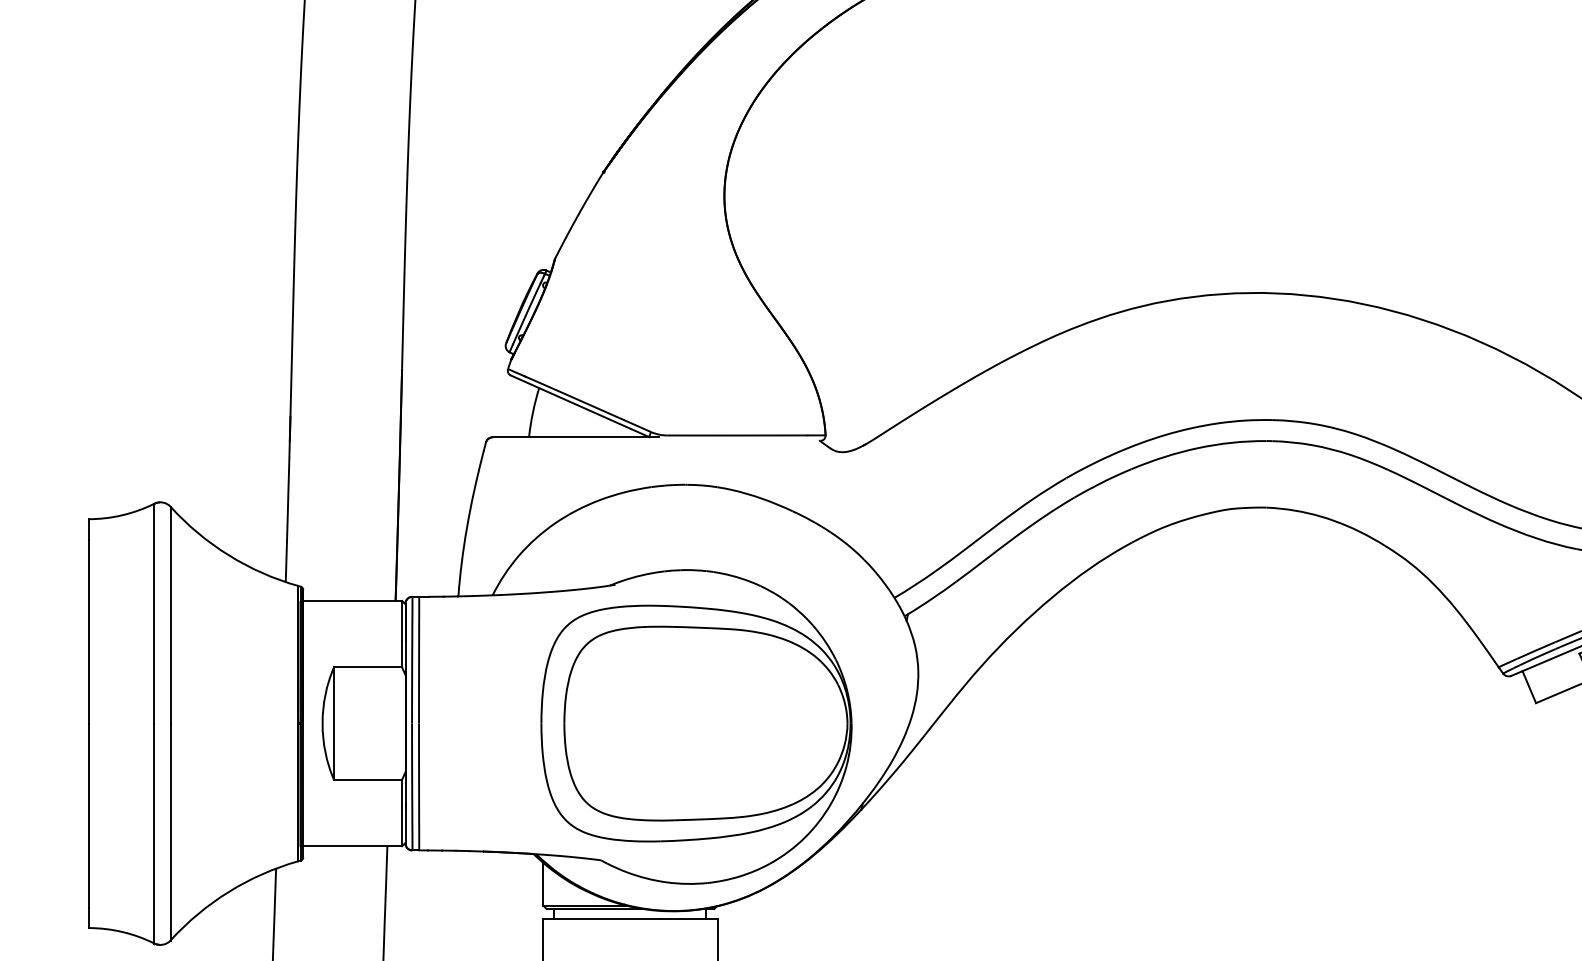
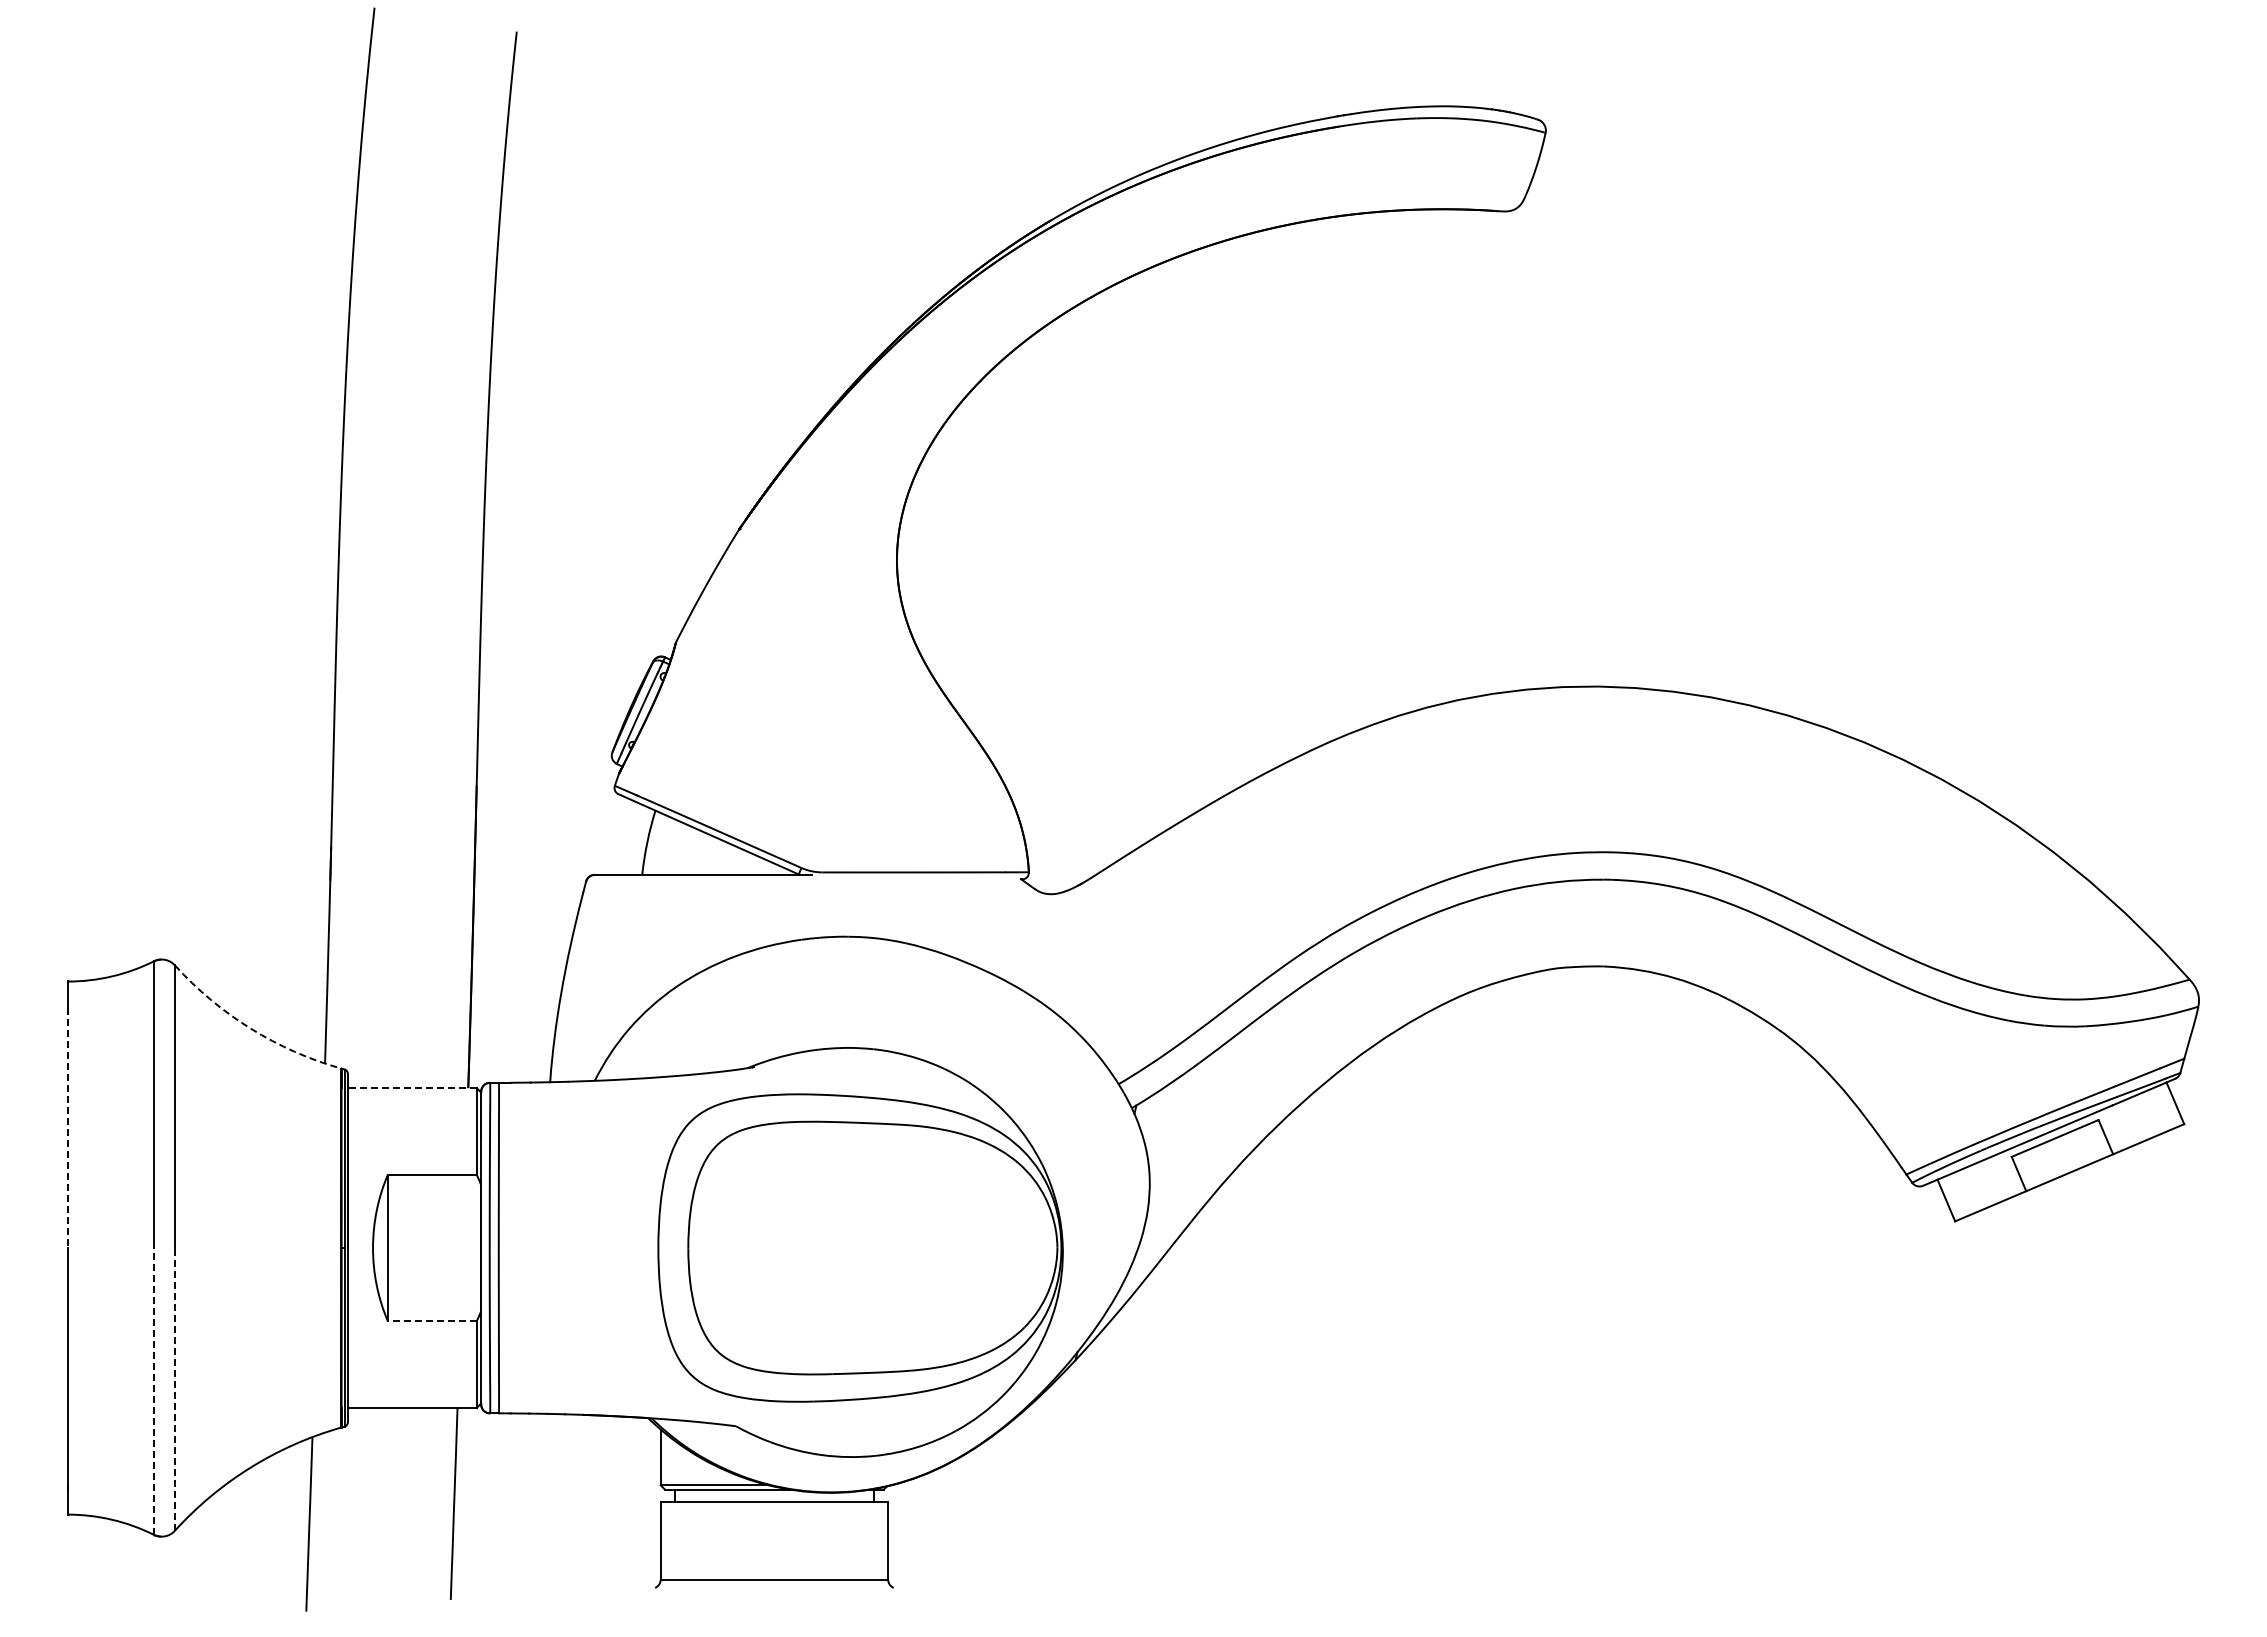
arc: (228, 555) -> (250, 1028), solid -> dashed
line: (352, 601) -> (411, 1088), solid -> dashed
line: (88, 631) -> (68, 1128), solid -> dashed
line: (367, 779) -> (431, 1321), solid -> dashed
line: (170, 831) -> (174, 1388), solid -> dashed
line: (154, 832) -> (153, 1390), solid -> dashed

